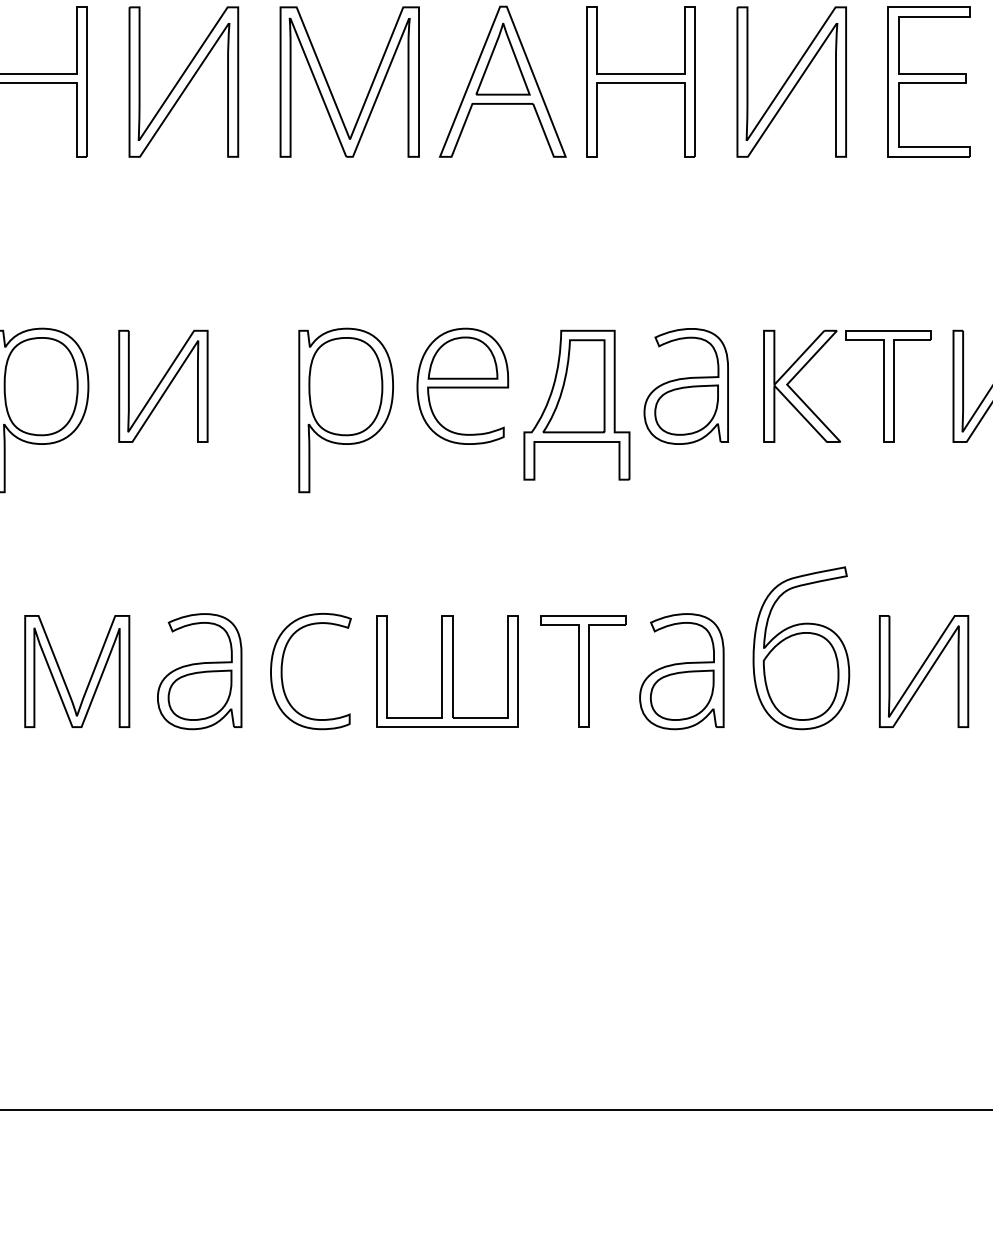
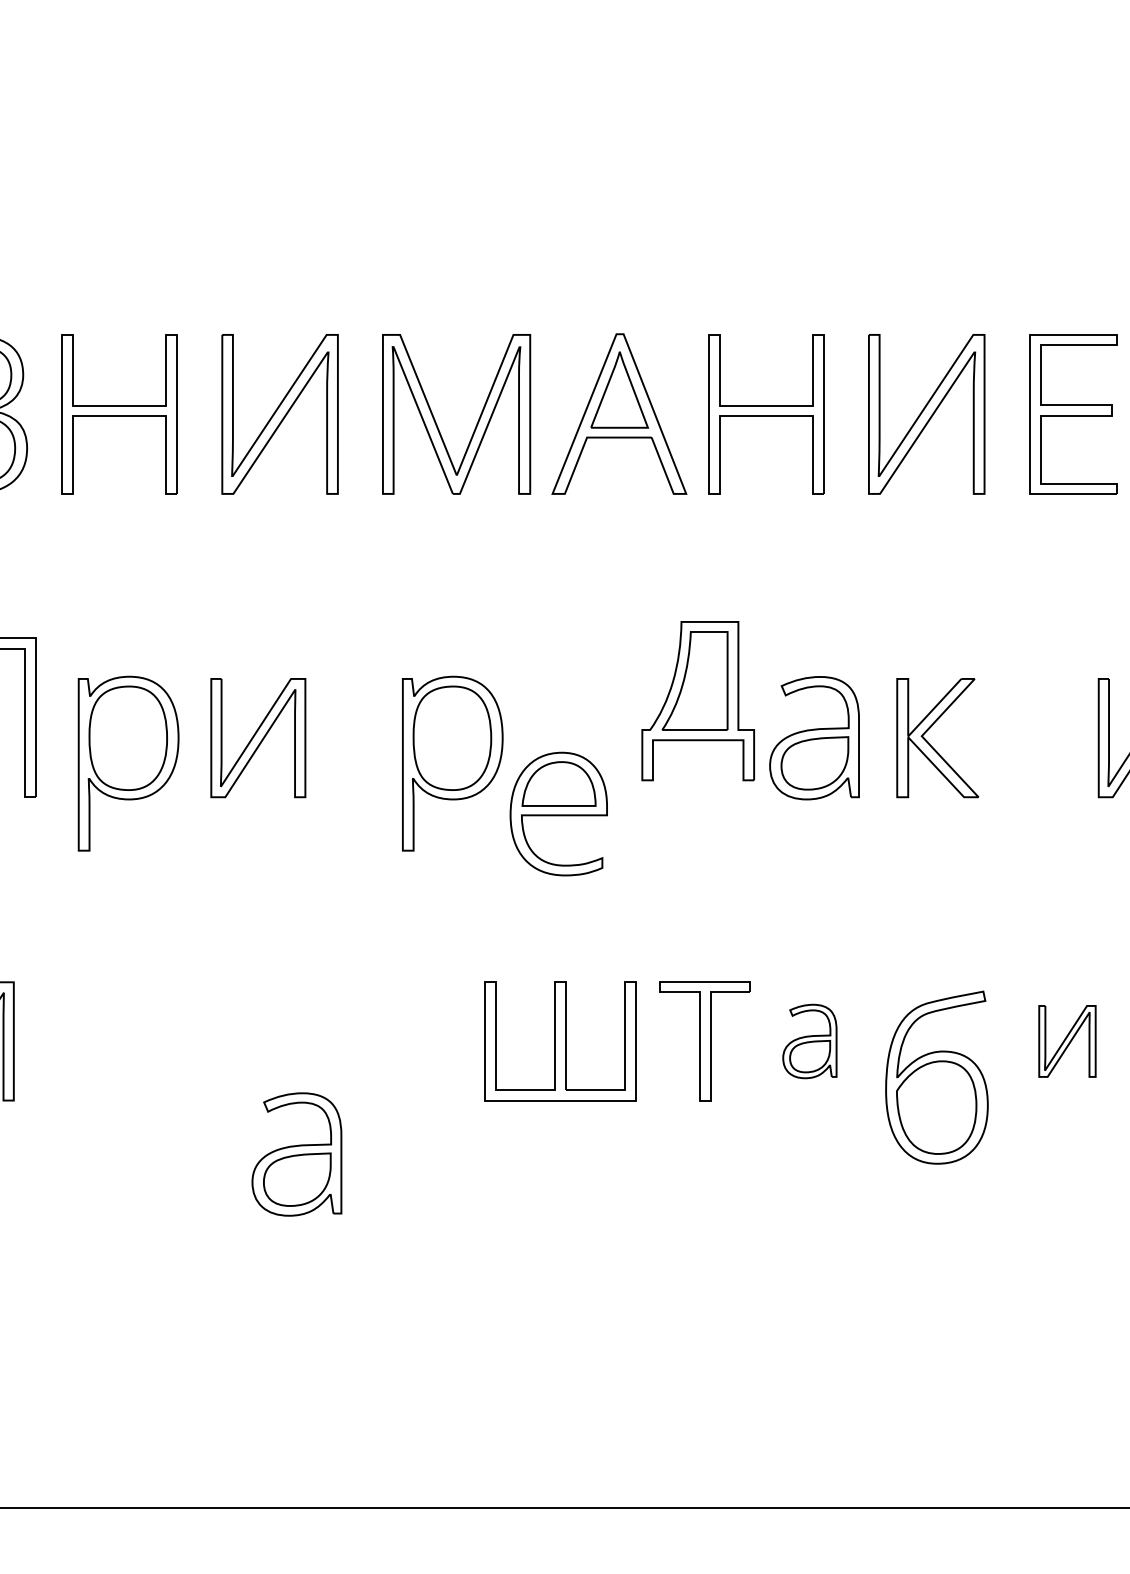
part: (462, 385) -> (558, 813), moved
part: (888, 385) -> (1029, 737), removed
part: (576, 405) -> (697, 701), moved
part: (800, 648) -> (936, 1077), moved
part: (282, 667) -> (385, 1037), removed
part: (199, 671) -> (296, 1154), moved
part: (681, 671) -> (809, 1041), size x0.6
part: (924, 671) -> (1067, 1041), size x0.6
part: (63, 677) -> (152, 1047), removed

